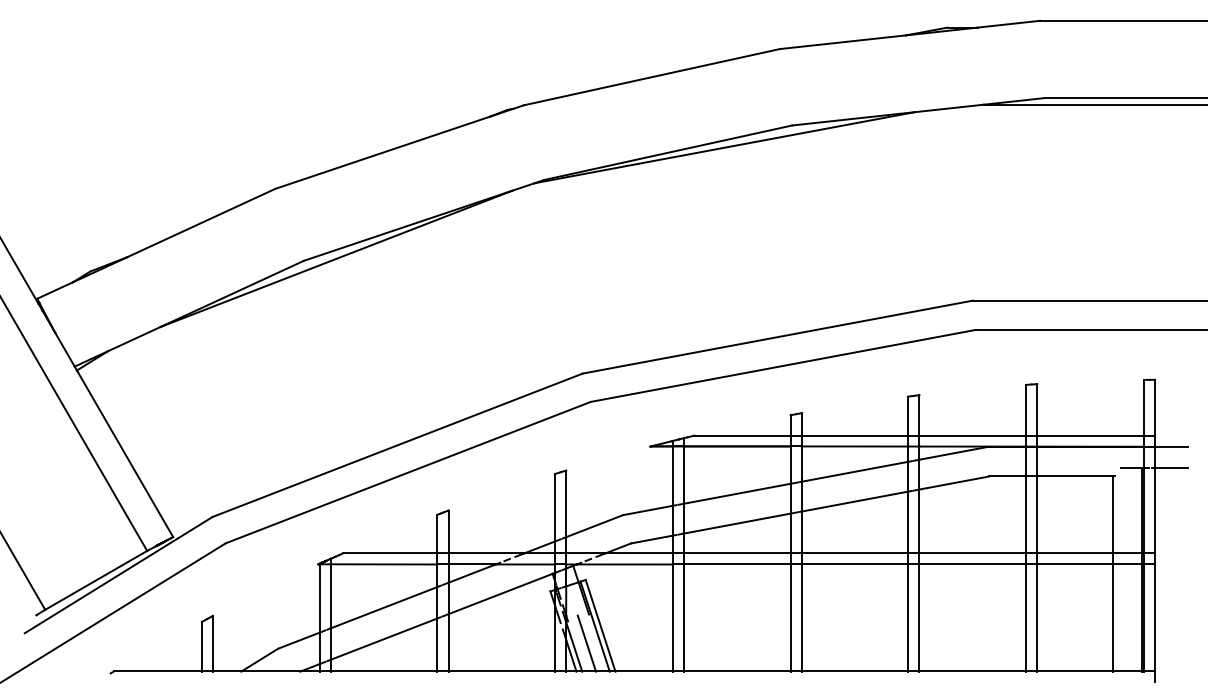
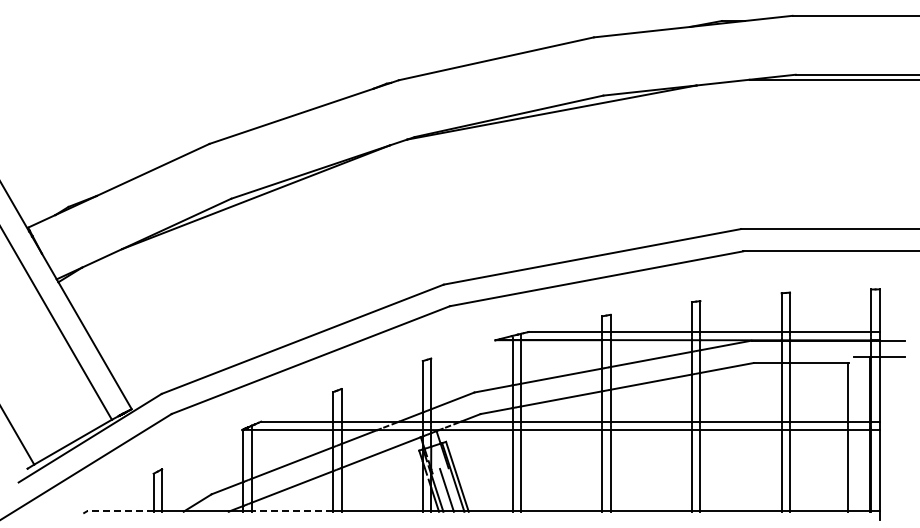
line: (157, 671) -> (119, 511), solid -> dashed
line: (384, 671) -> (292, 511), solid -> dashed

